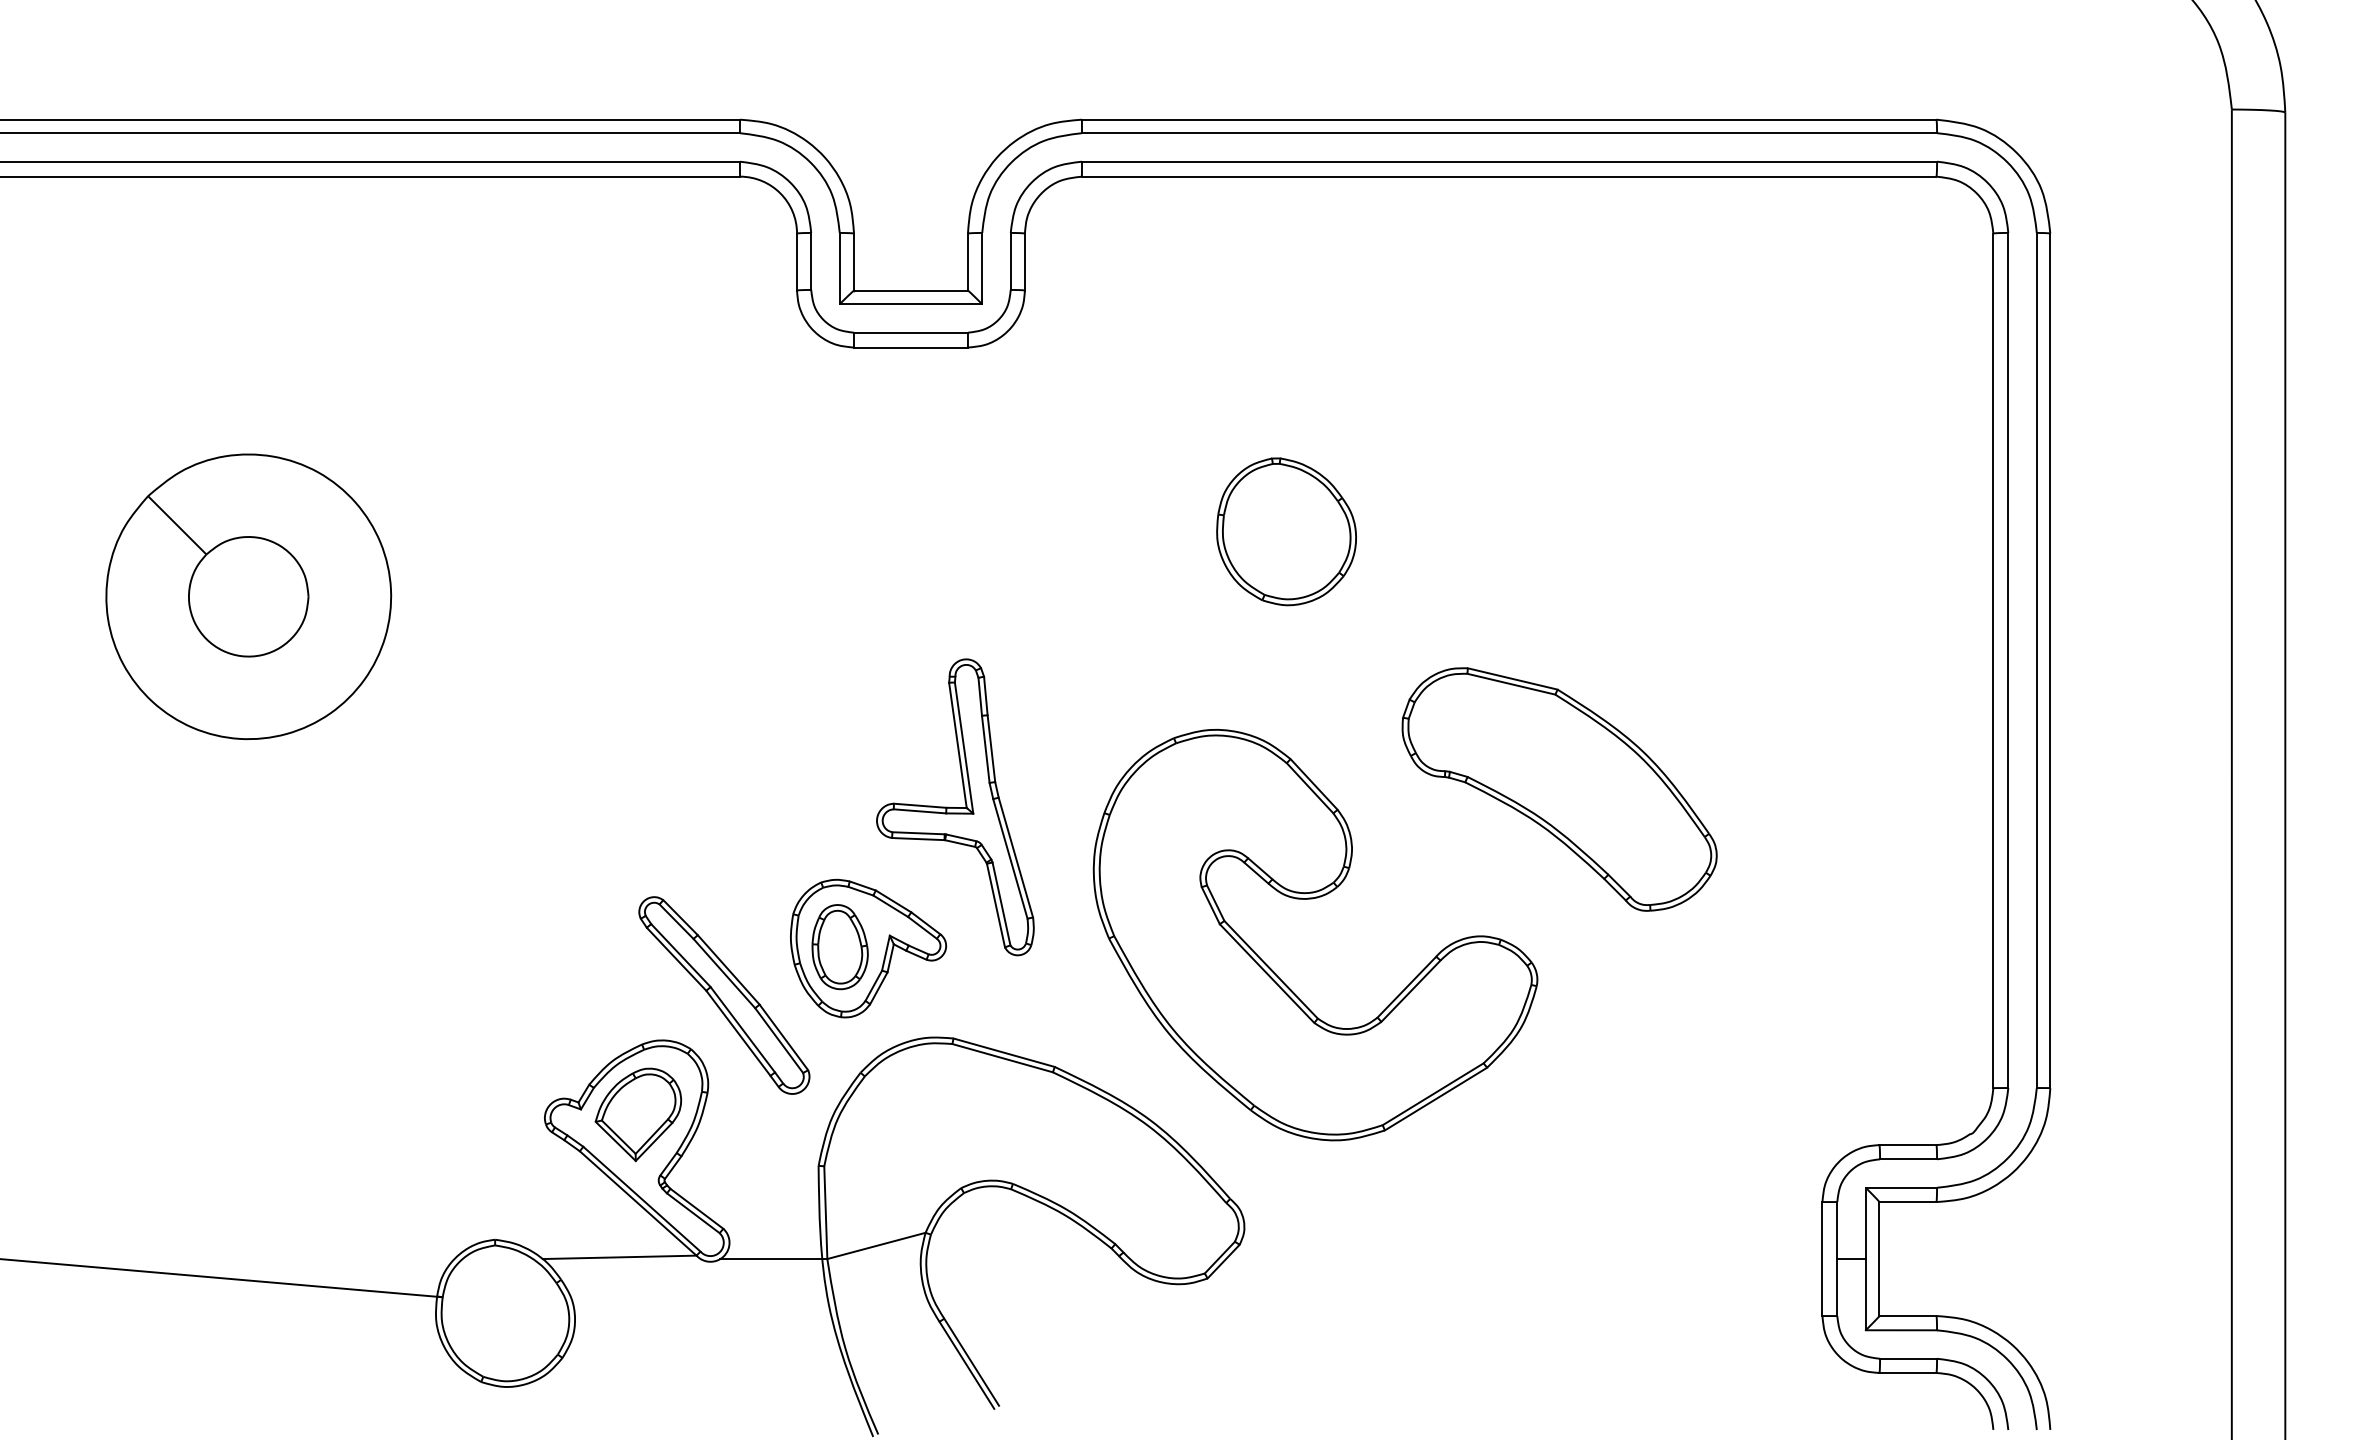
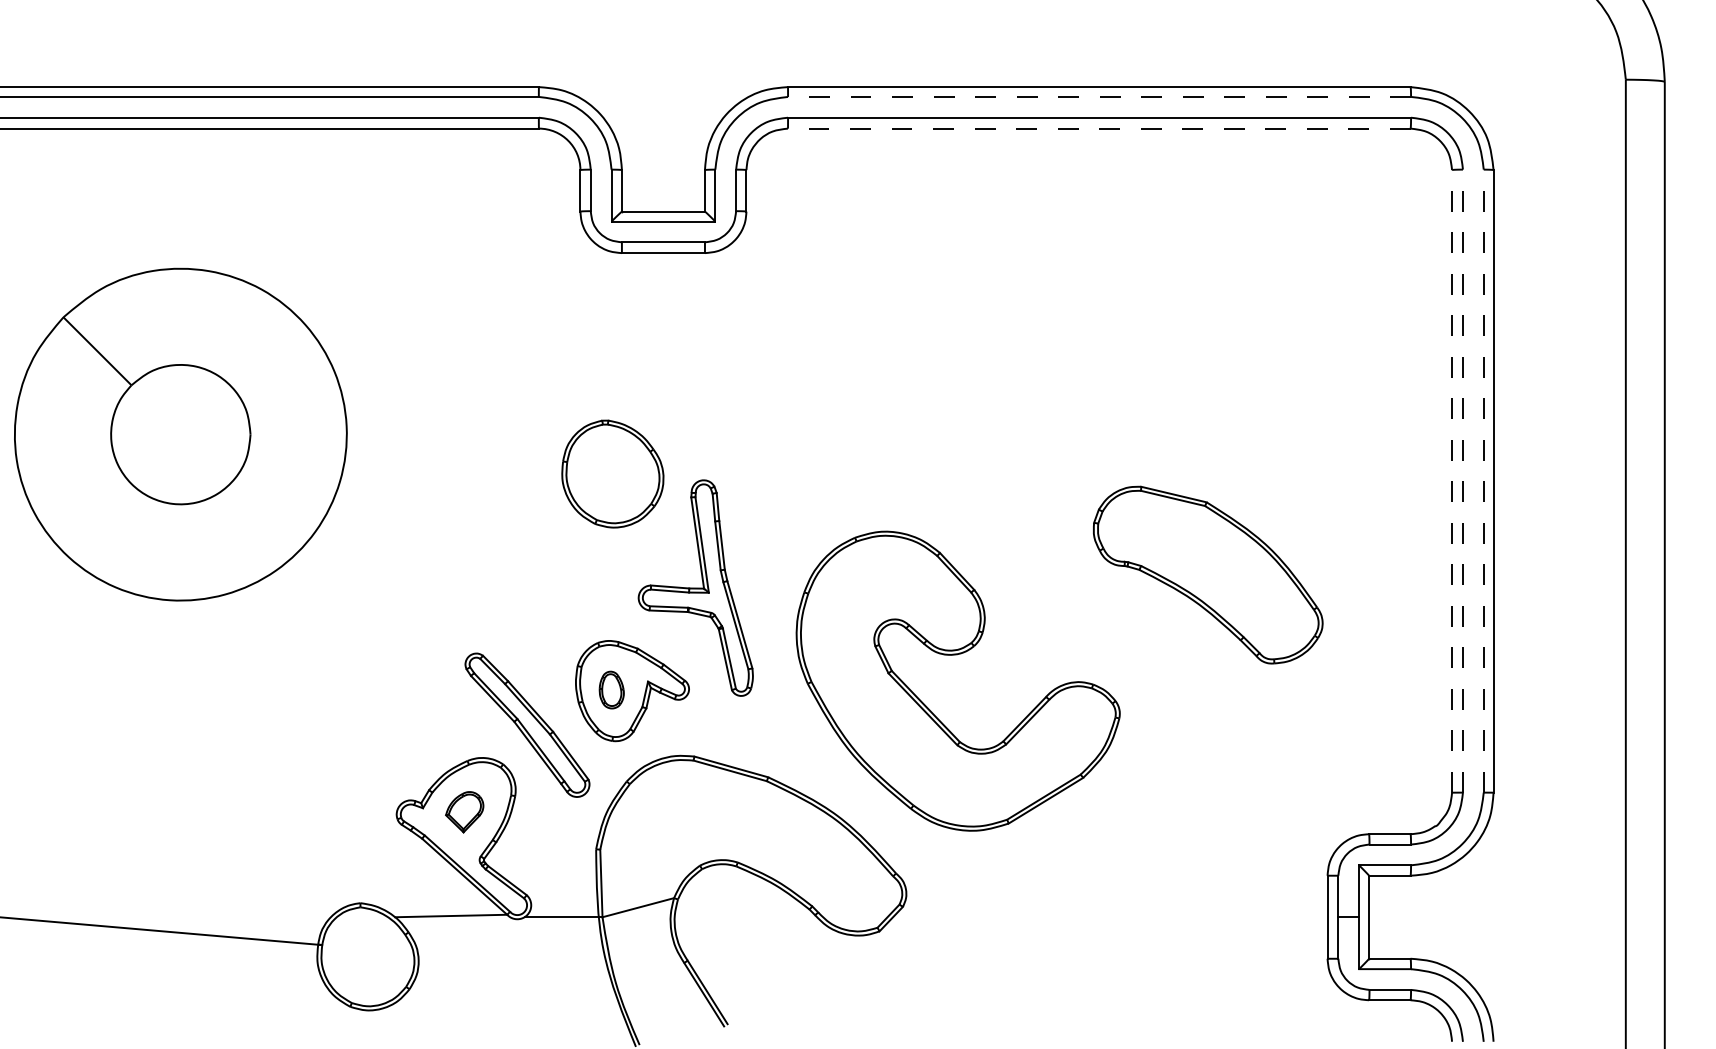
line: (1509, 133) -> (1099, 97), solid -> dashed
line: (1508, 176) -> (1098, 128), solid -> dashed
part: (1286, 531) -> (612, 473), moved
part: (248, 596) -> (180, 434), size x1.6
line: (1993, 660) -> (1452, 481), solid -> dashed
line: (2008, 660) -> (1463, 481), solid -> dashed
line: (2036, 660) -> (1483, 481), solid -> dashed
part: (1559, 789) -> (1208, 575), moved
part: (839, 947) -> (611, 690), size x0.6
part: (637, 1114) -> (464, 811), size x0.6

